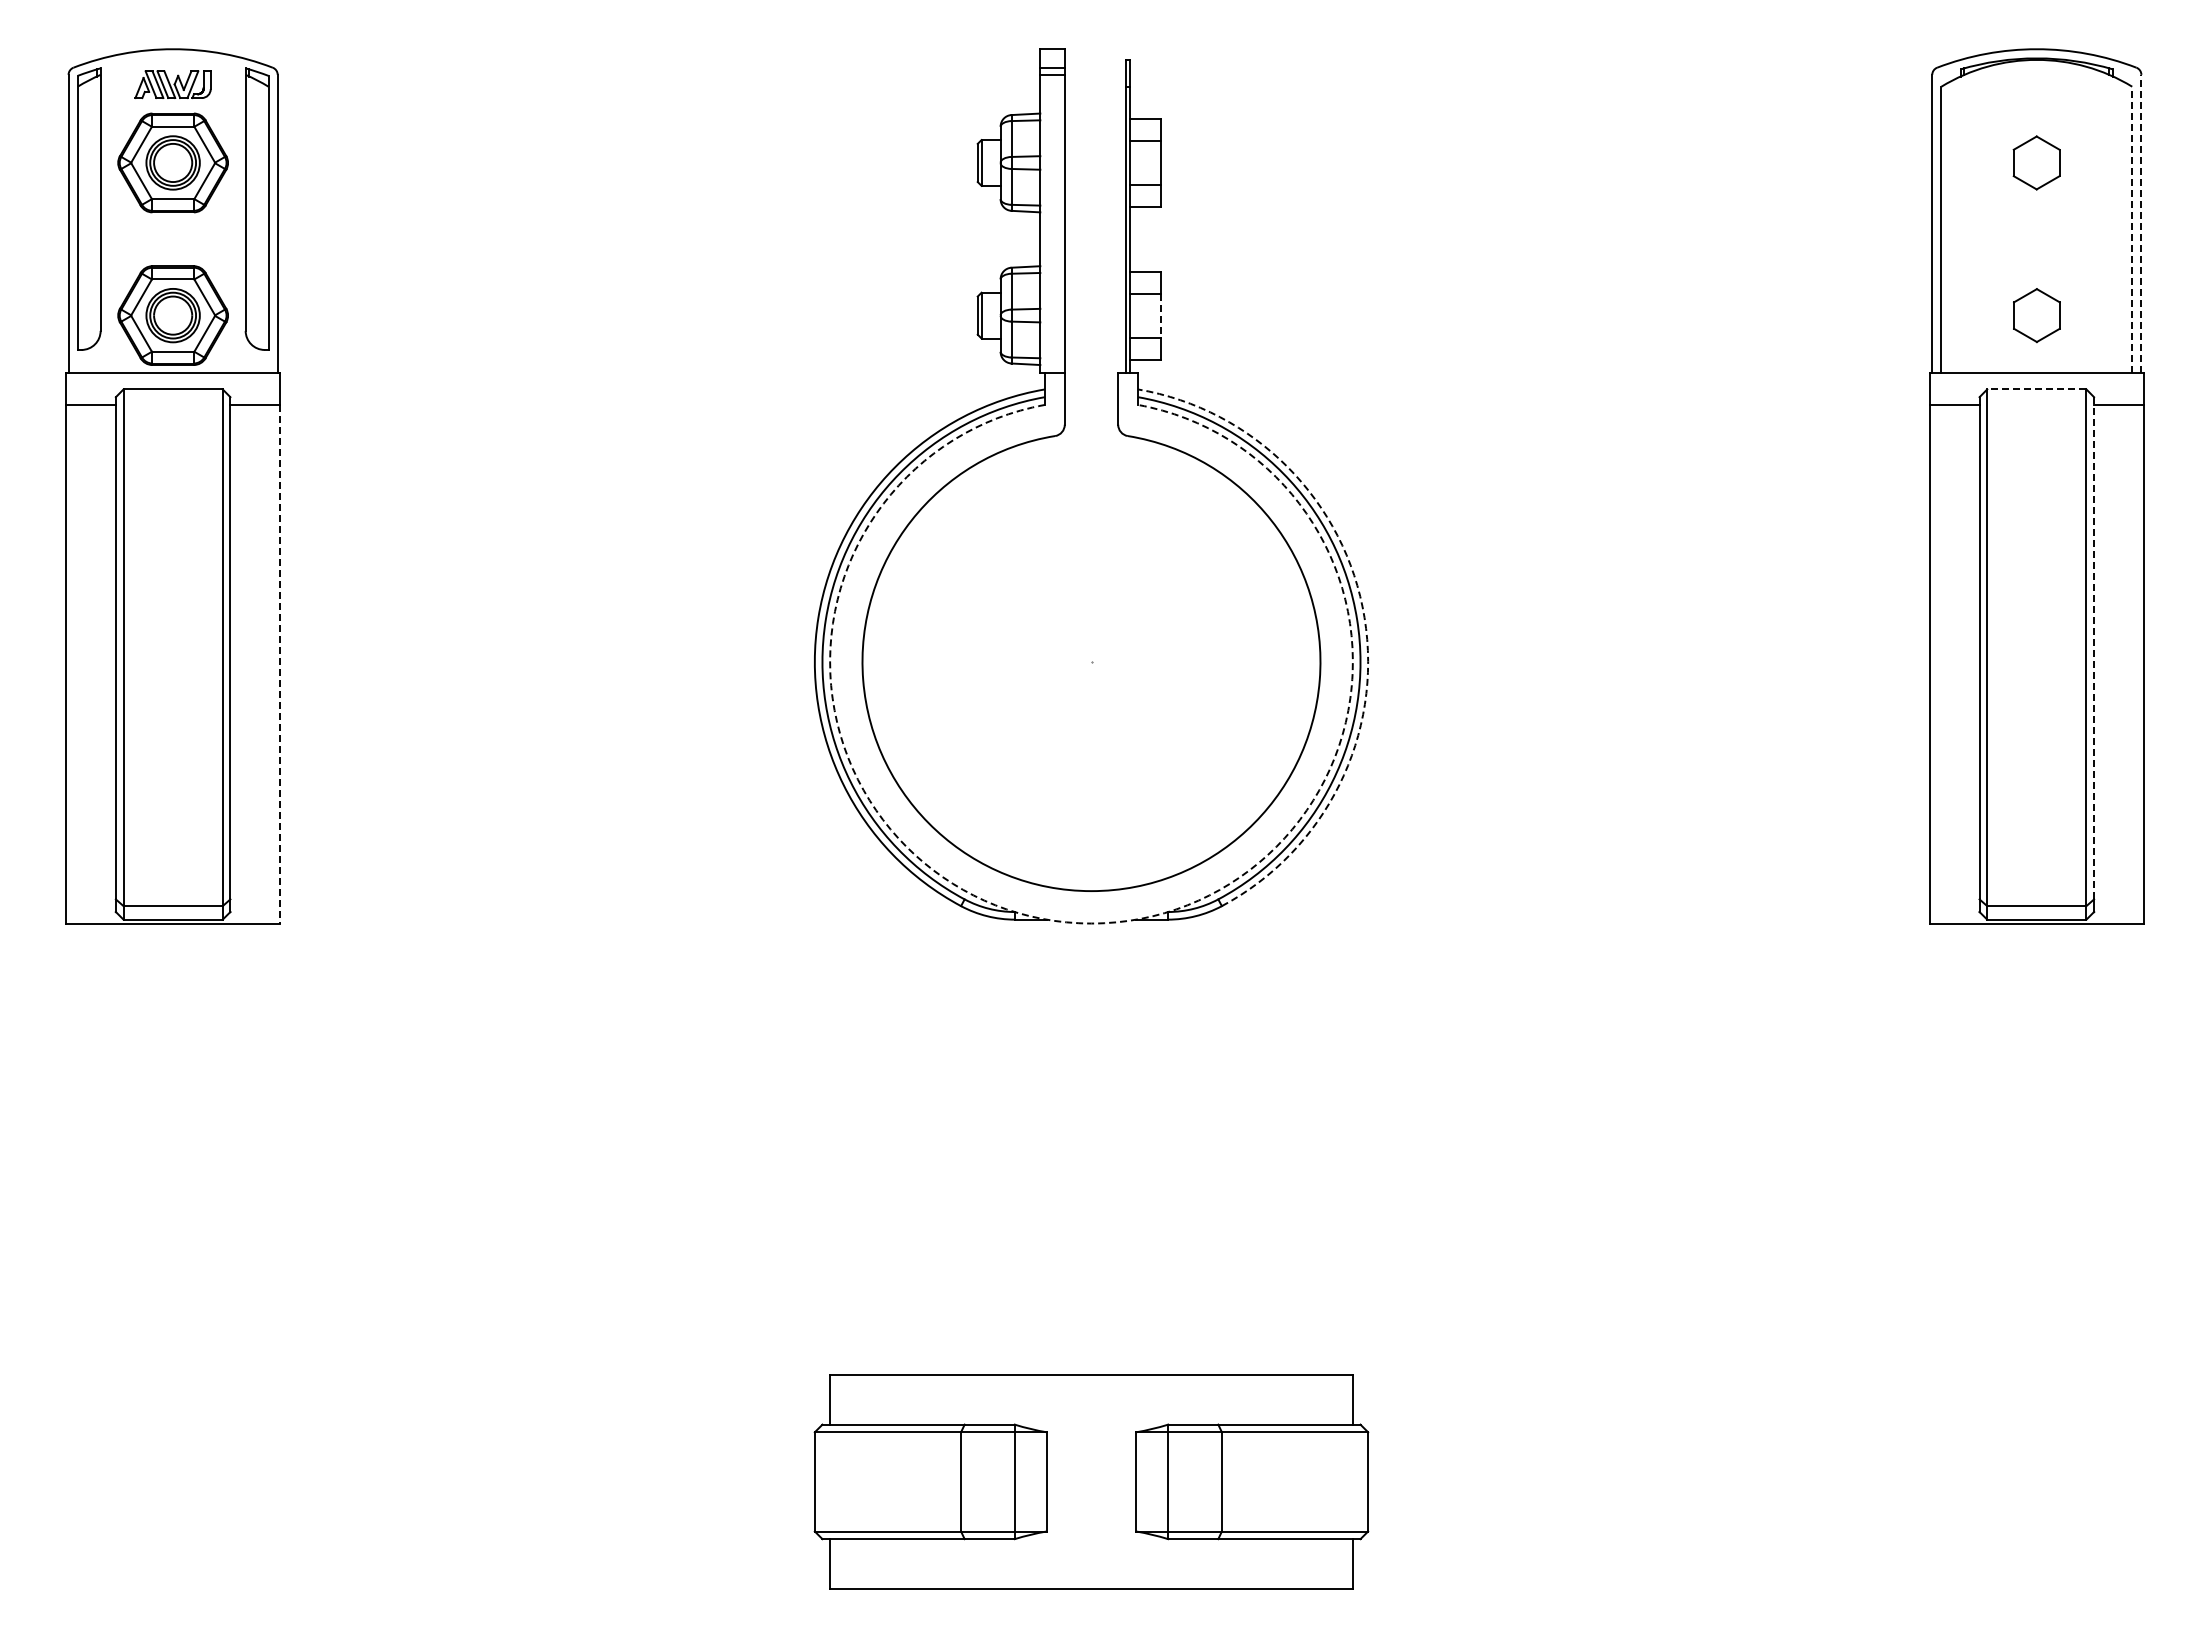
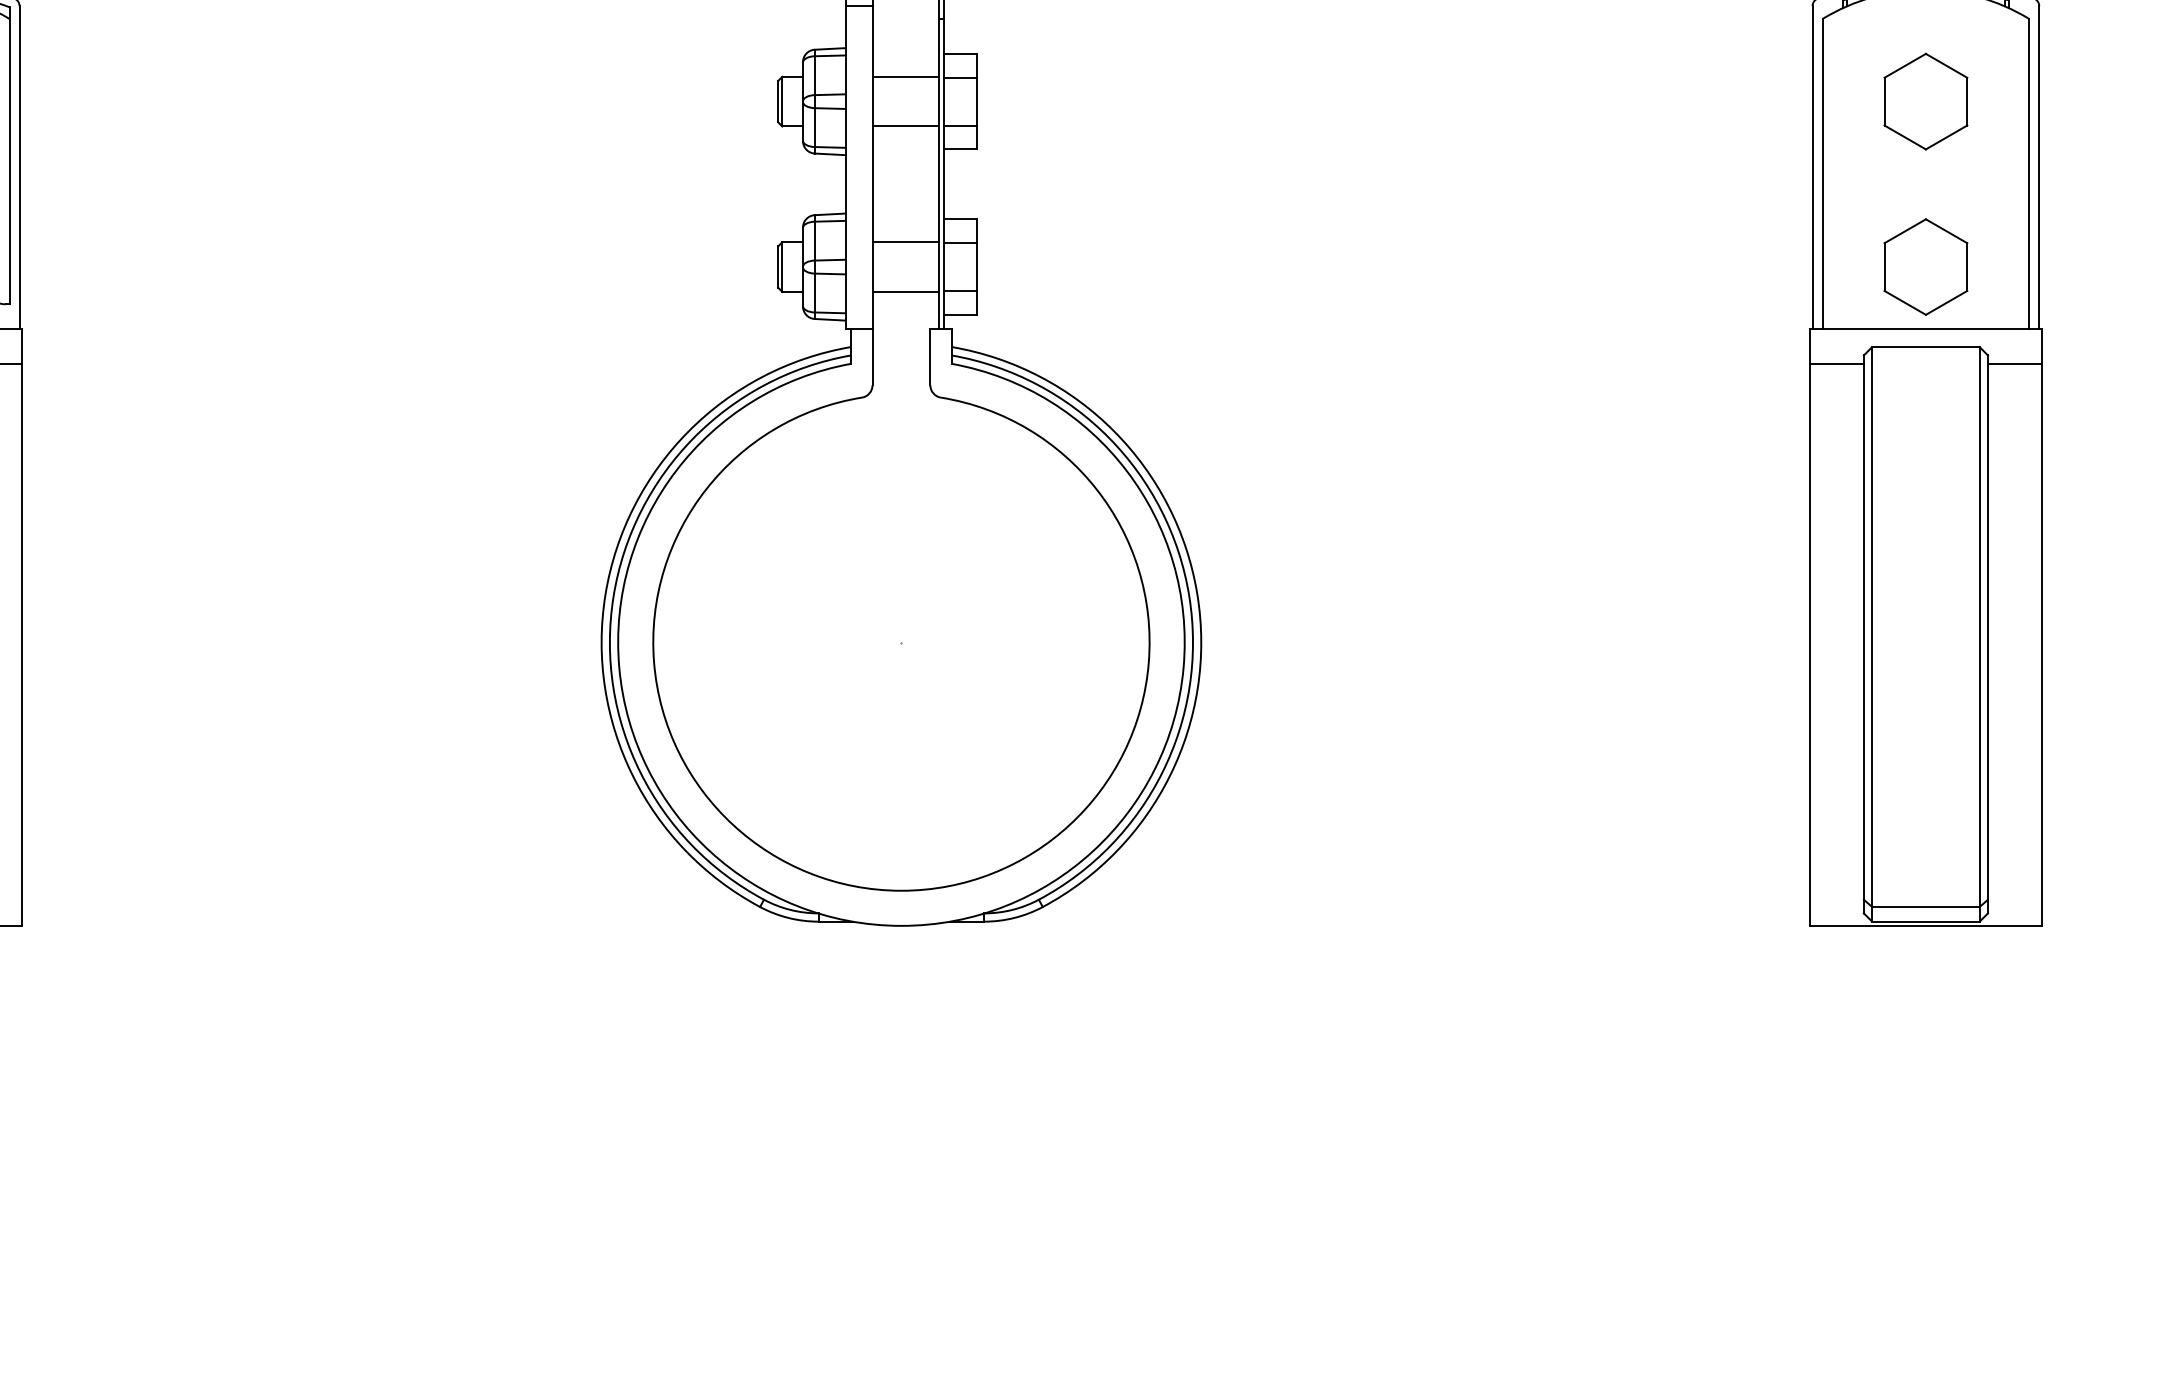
line: (1094, 140) -> (904, 77), added
part: (2036, 162) -> (1925, 101), size x1.67
line: (1094, 185) -> (904, 126), added
line: (2141, 223) -> (2039, 167), dashed -> solid
line: (2132, 229) -> (2029, 173), dashed -> solid
line: (1094, 292) -> (904, 242), added
part: (2036, 315) -> (1925, 266), size x1.67
line: (1160, 316) -> (976, 268), dashed -> solid
line: (1094, 338) -> (904, 291), added
line: (2036, 389) -> (1925, 347), dashed -> solid
arc: (1364, 617) -> (1197, 594), dashed -> solid
line: (2094, 648) -> (1988, 627), dashed -> solid
line: (280, 664) -> (22, 645), dashed -> solid
arc: (1091, 923) -> (901, 925), dashed -> solid

